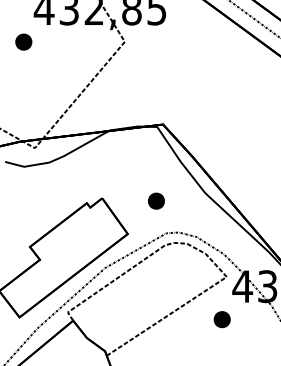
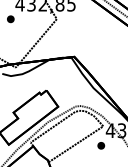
part: (156, 200) -> (71, 91), removed

